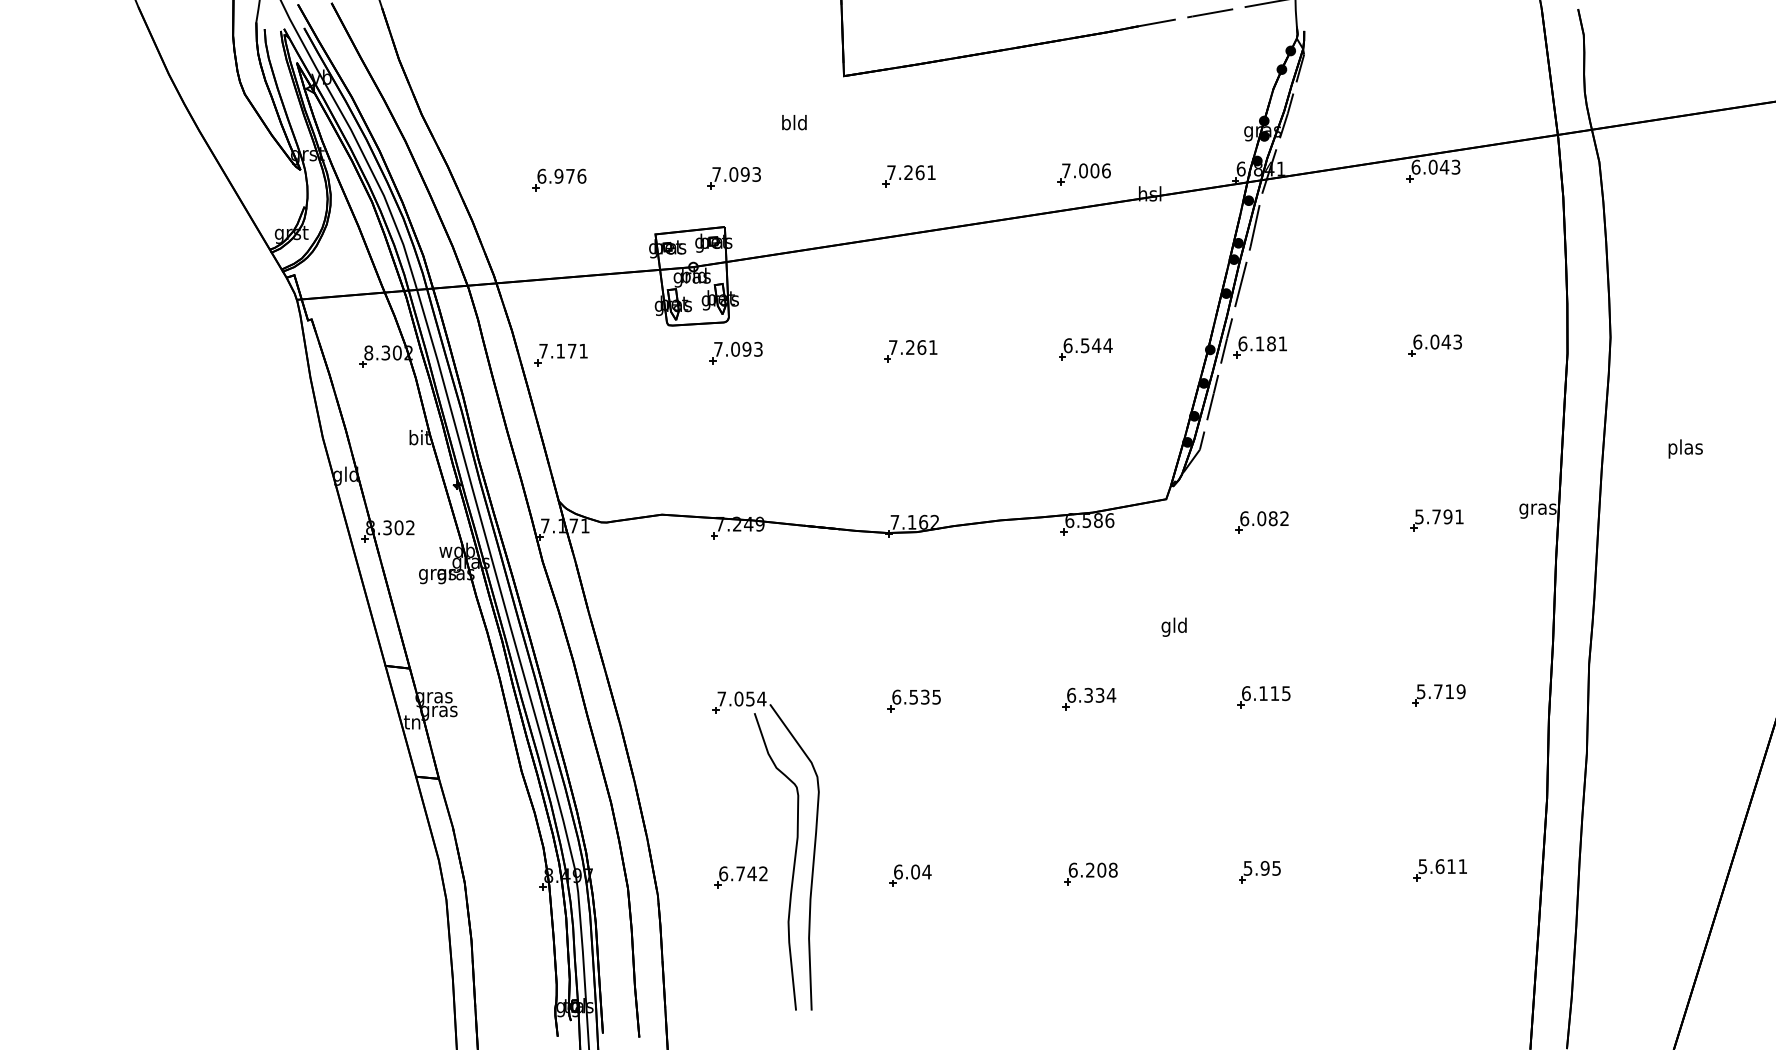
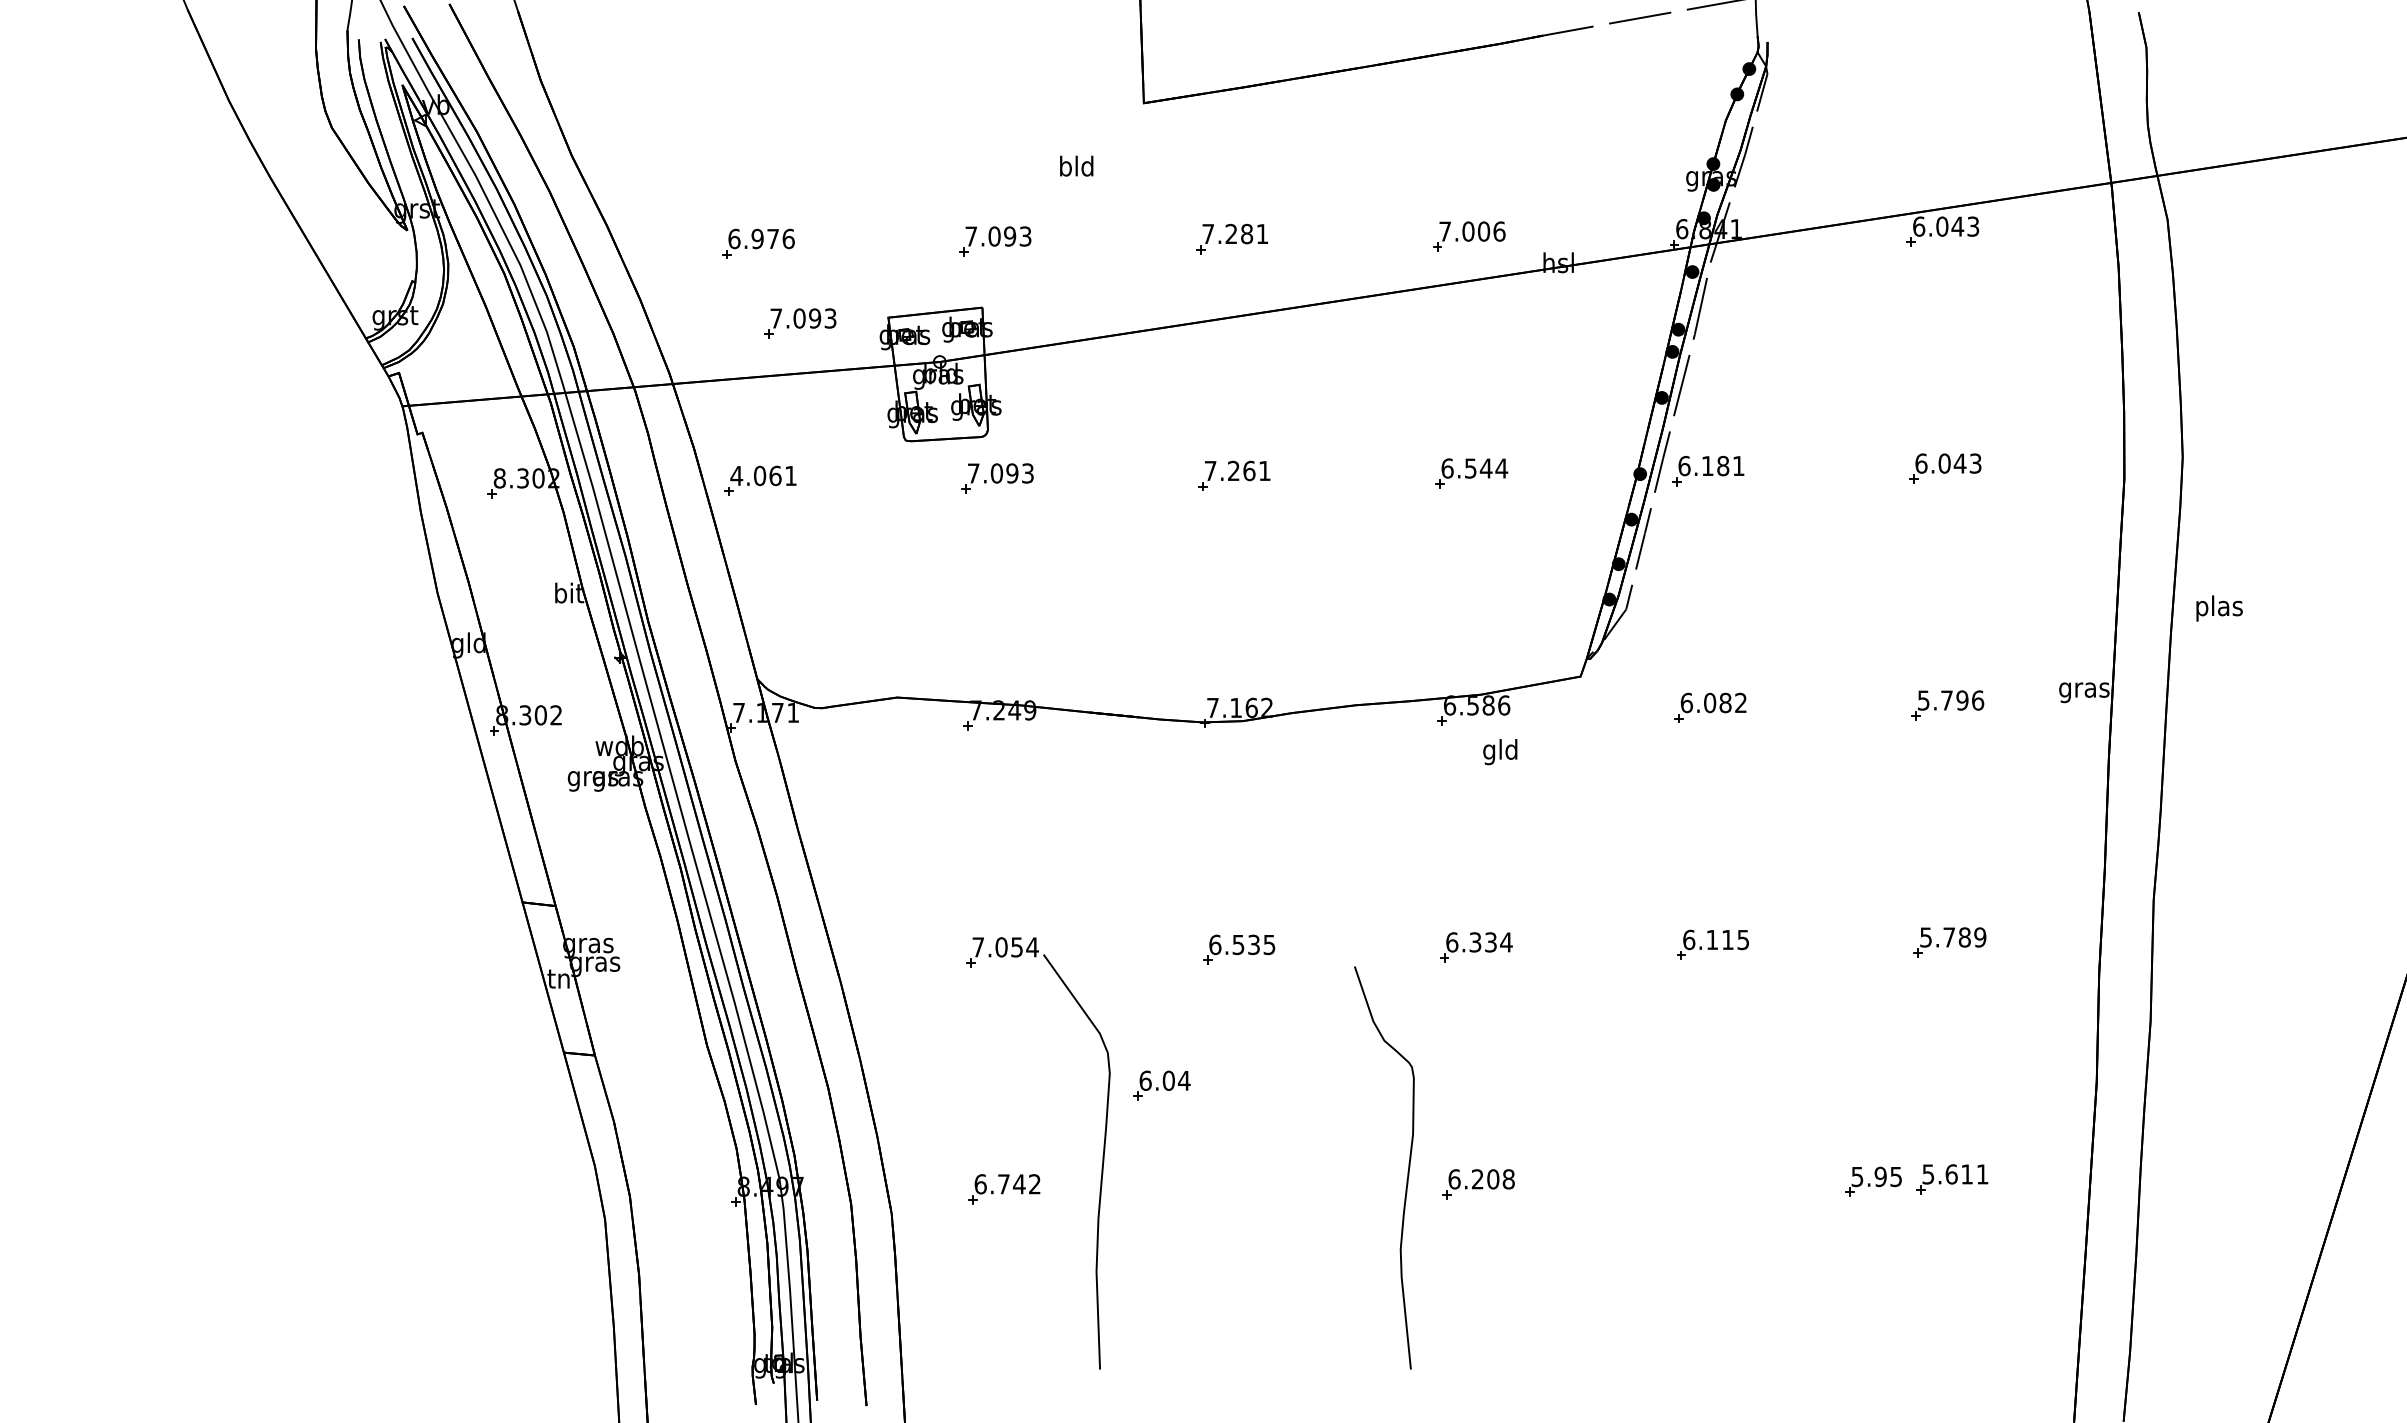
text: (920, 172) -> (1247, 233), 7.261 -> 7.281
part: (590, 238) -> (800, 323), added
text: (557, 350) -> (755, 475), 7.171 -> 4.061
text: (1685, 448) -> (2219, 608), moved
text: (1459, 516) -> (1978, 700), 5.791 -> 5.796
text: (1174, 627) -> (1500, 752), moved
text: (1449, 691) -> (1964, 937), 5.719 -> 5.789
curve: (793, 864) -> (1407, 1171), moved
part: (1259, 871) -> (1873, 1181), moved
part: (910, 875) -> (1161, 1085), moved

